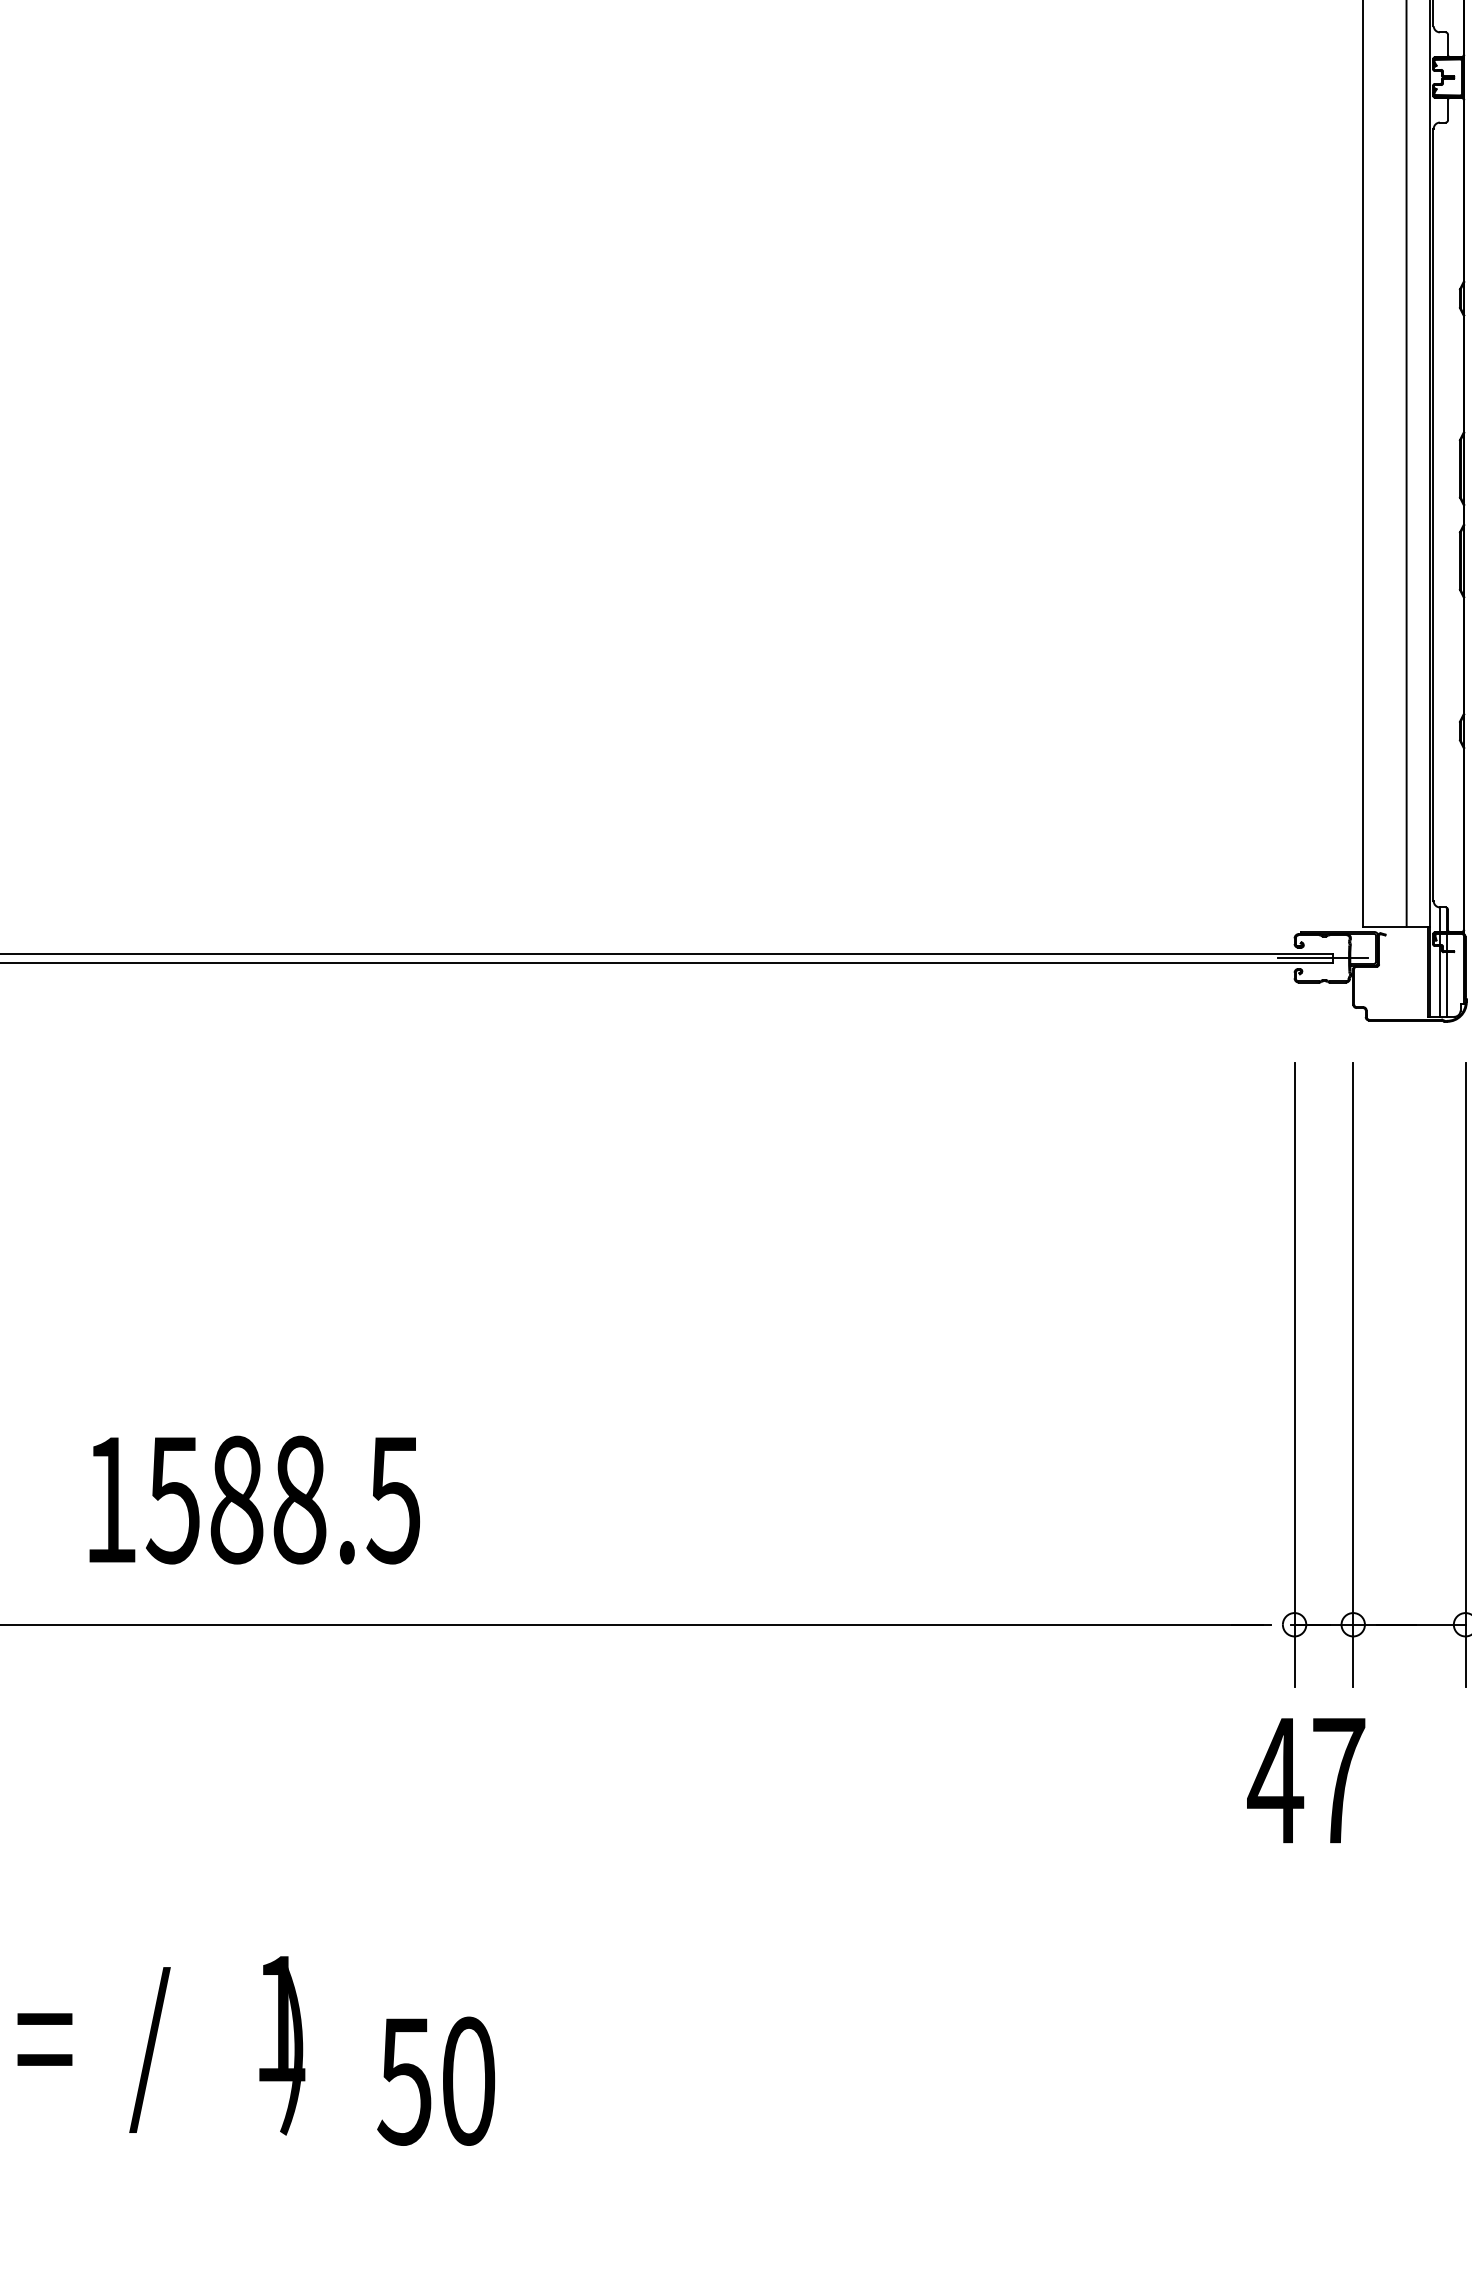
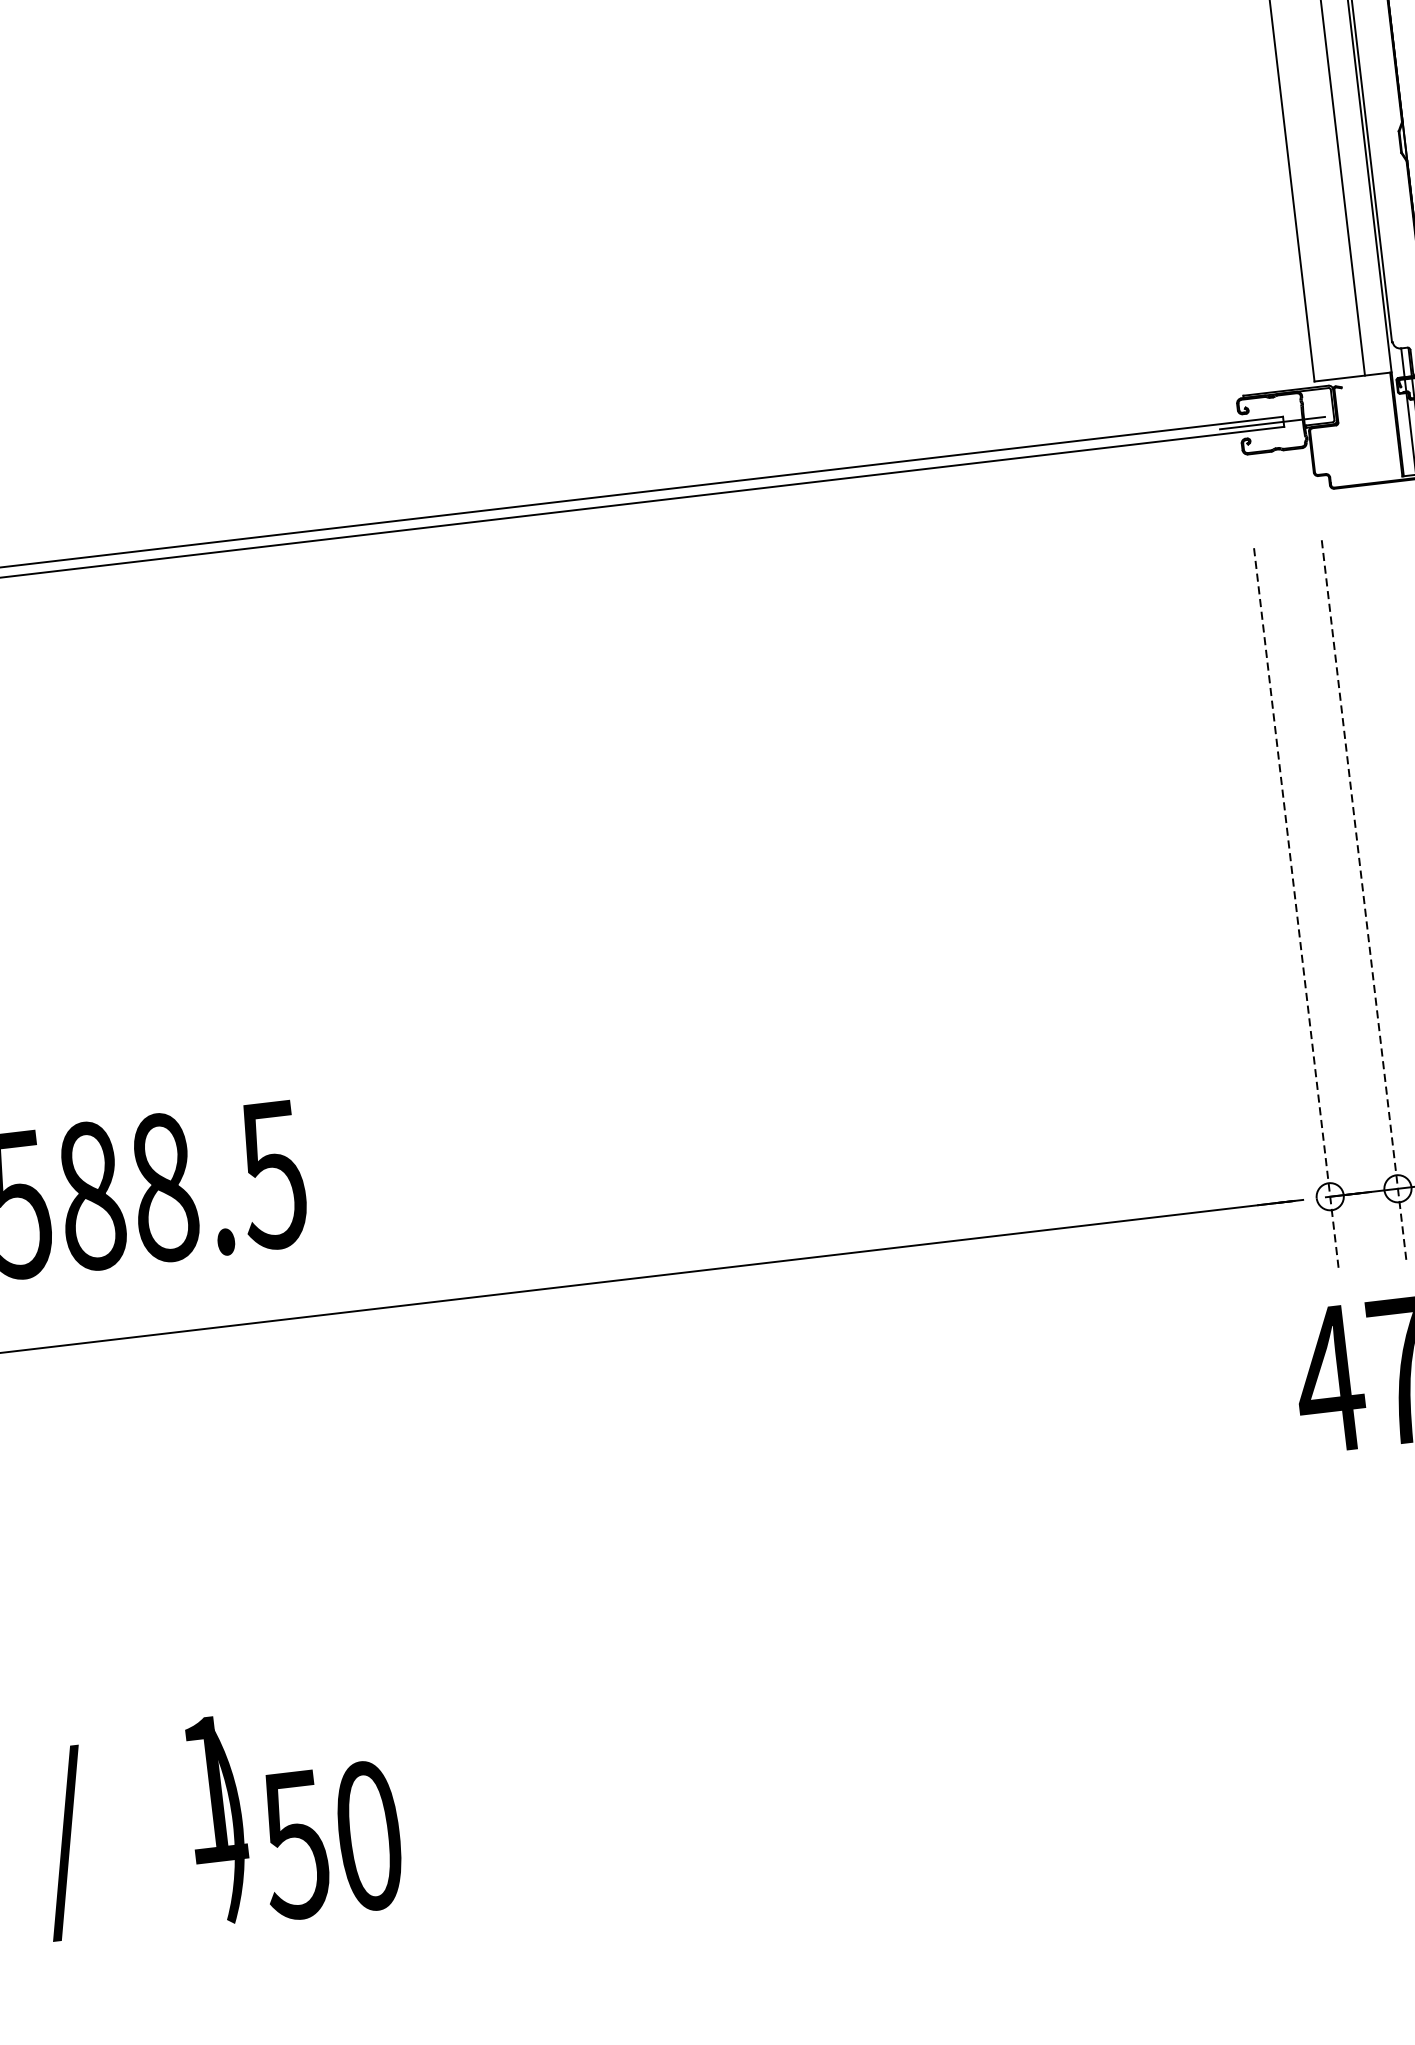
line: (1294, 1375) -> (1296, 908), solid -> dashed
line: (1353, 1375) -> (1364, 900), solid -> dashed
text: (436, 2080) -> (331, 1839), moved

